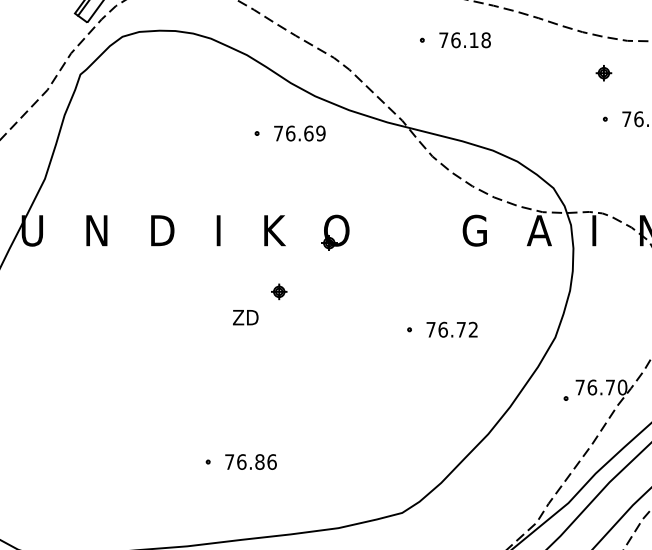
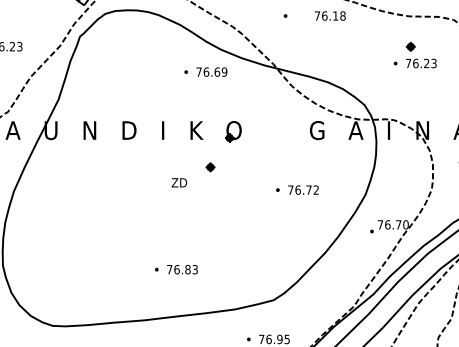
text: (465, 39) -> (330, 15), moved
part: (603, 72) -> (410, 46), moved
part: (279, 292) -> (210, 167), moved
text: (272, 461) -> (195, 269), 76.86 -> 76.83

